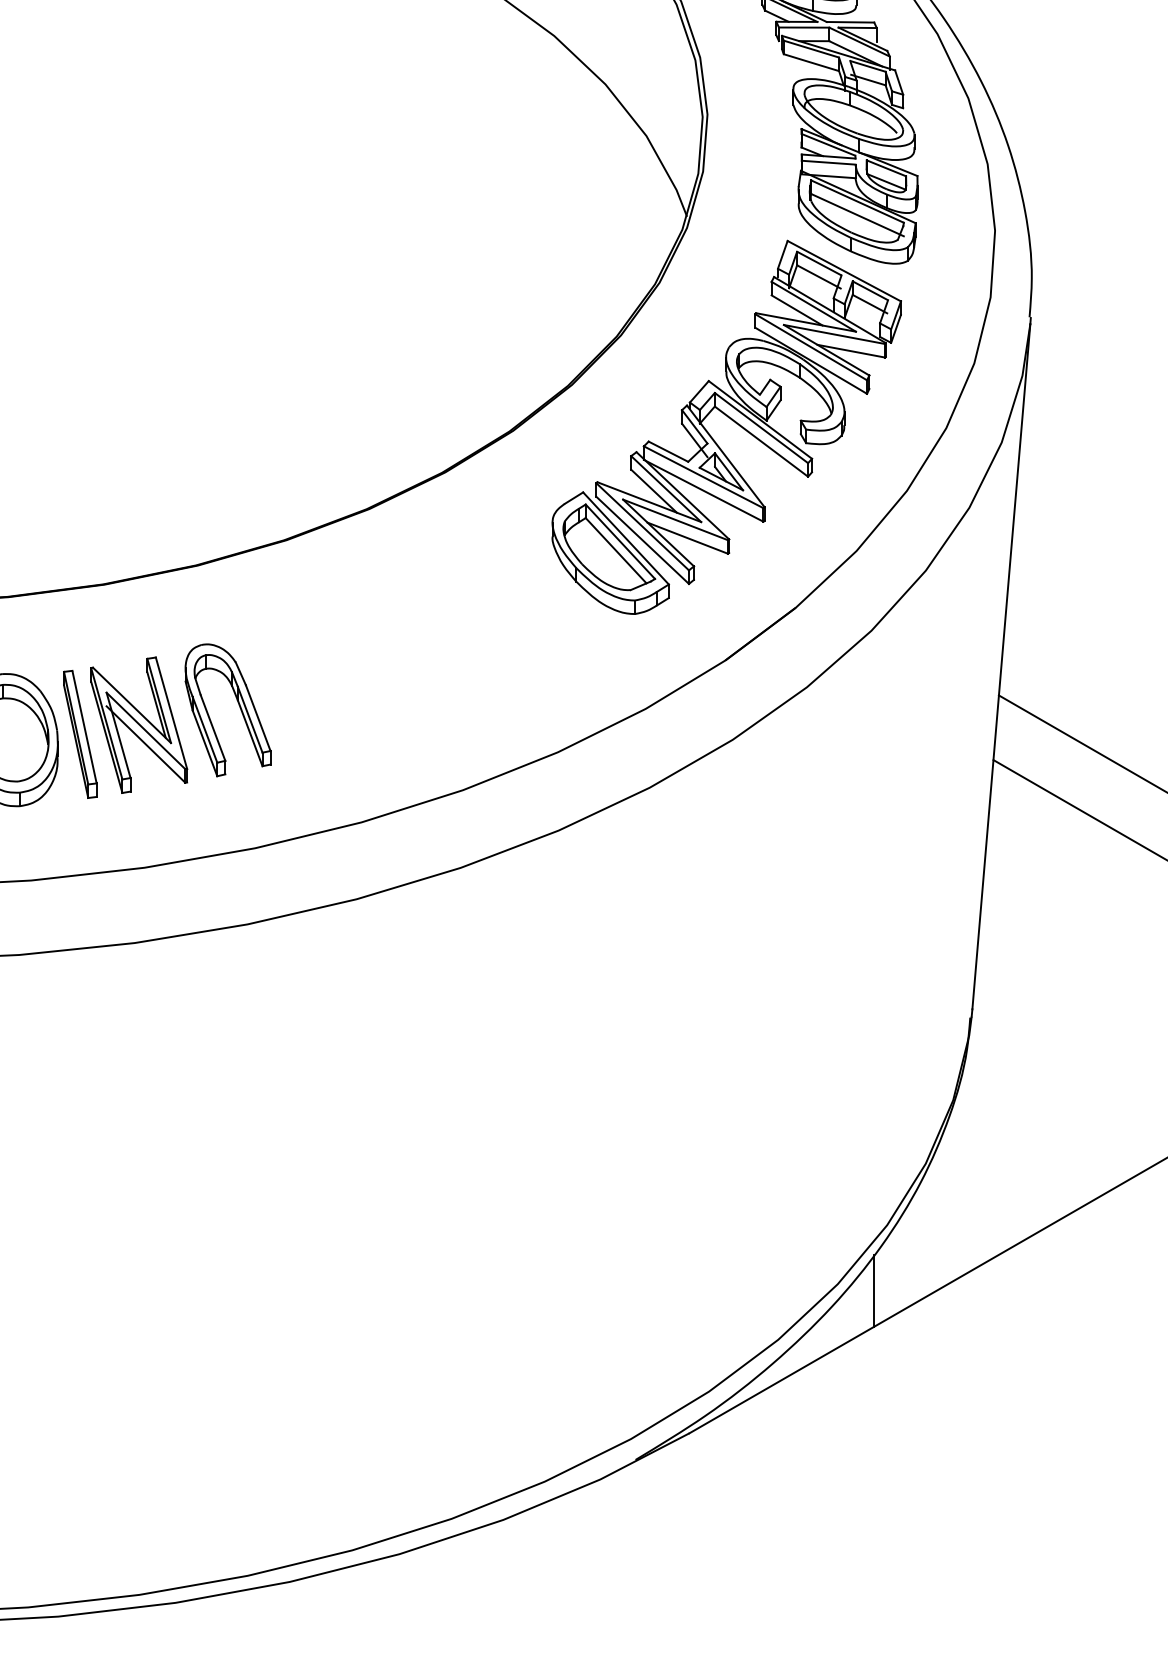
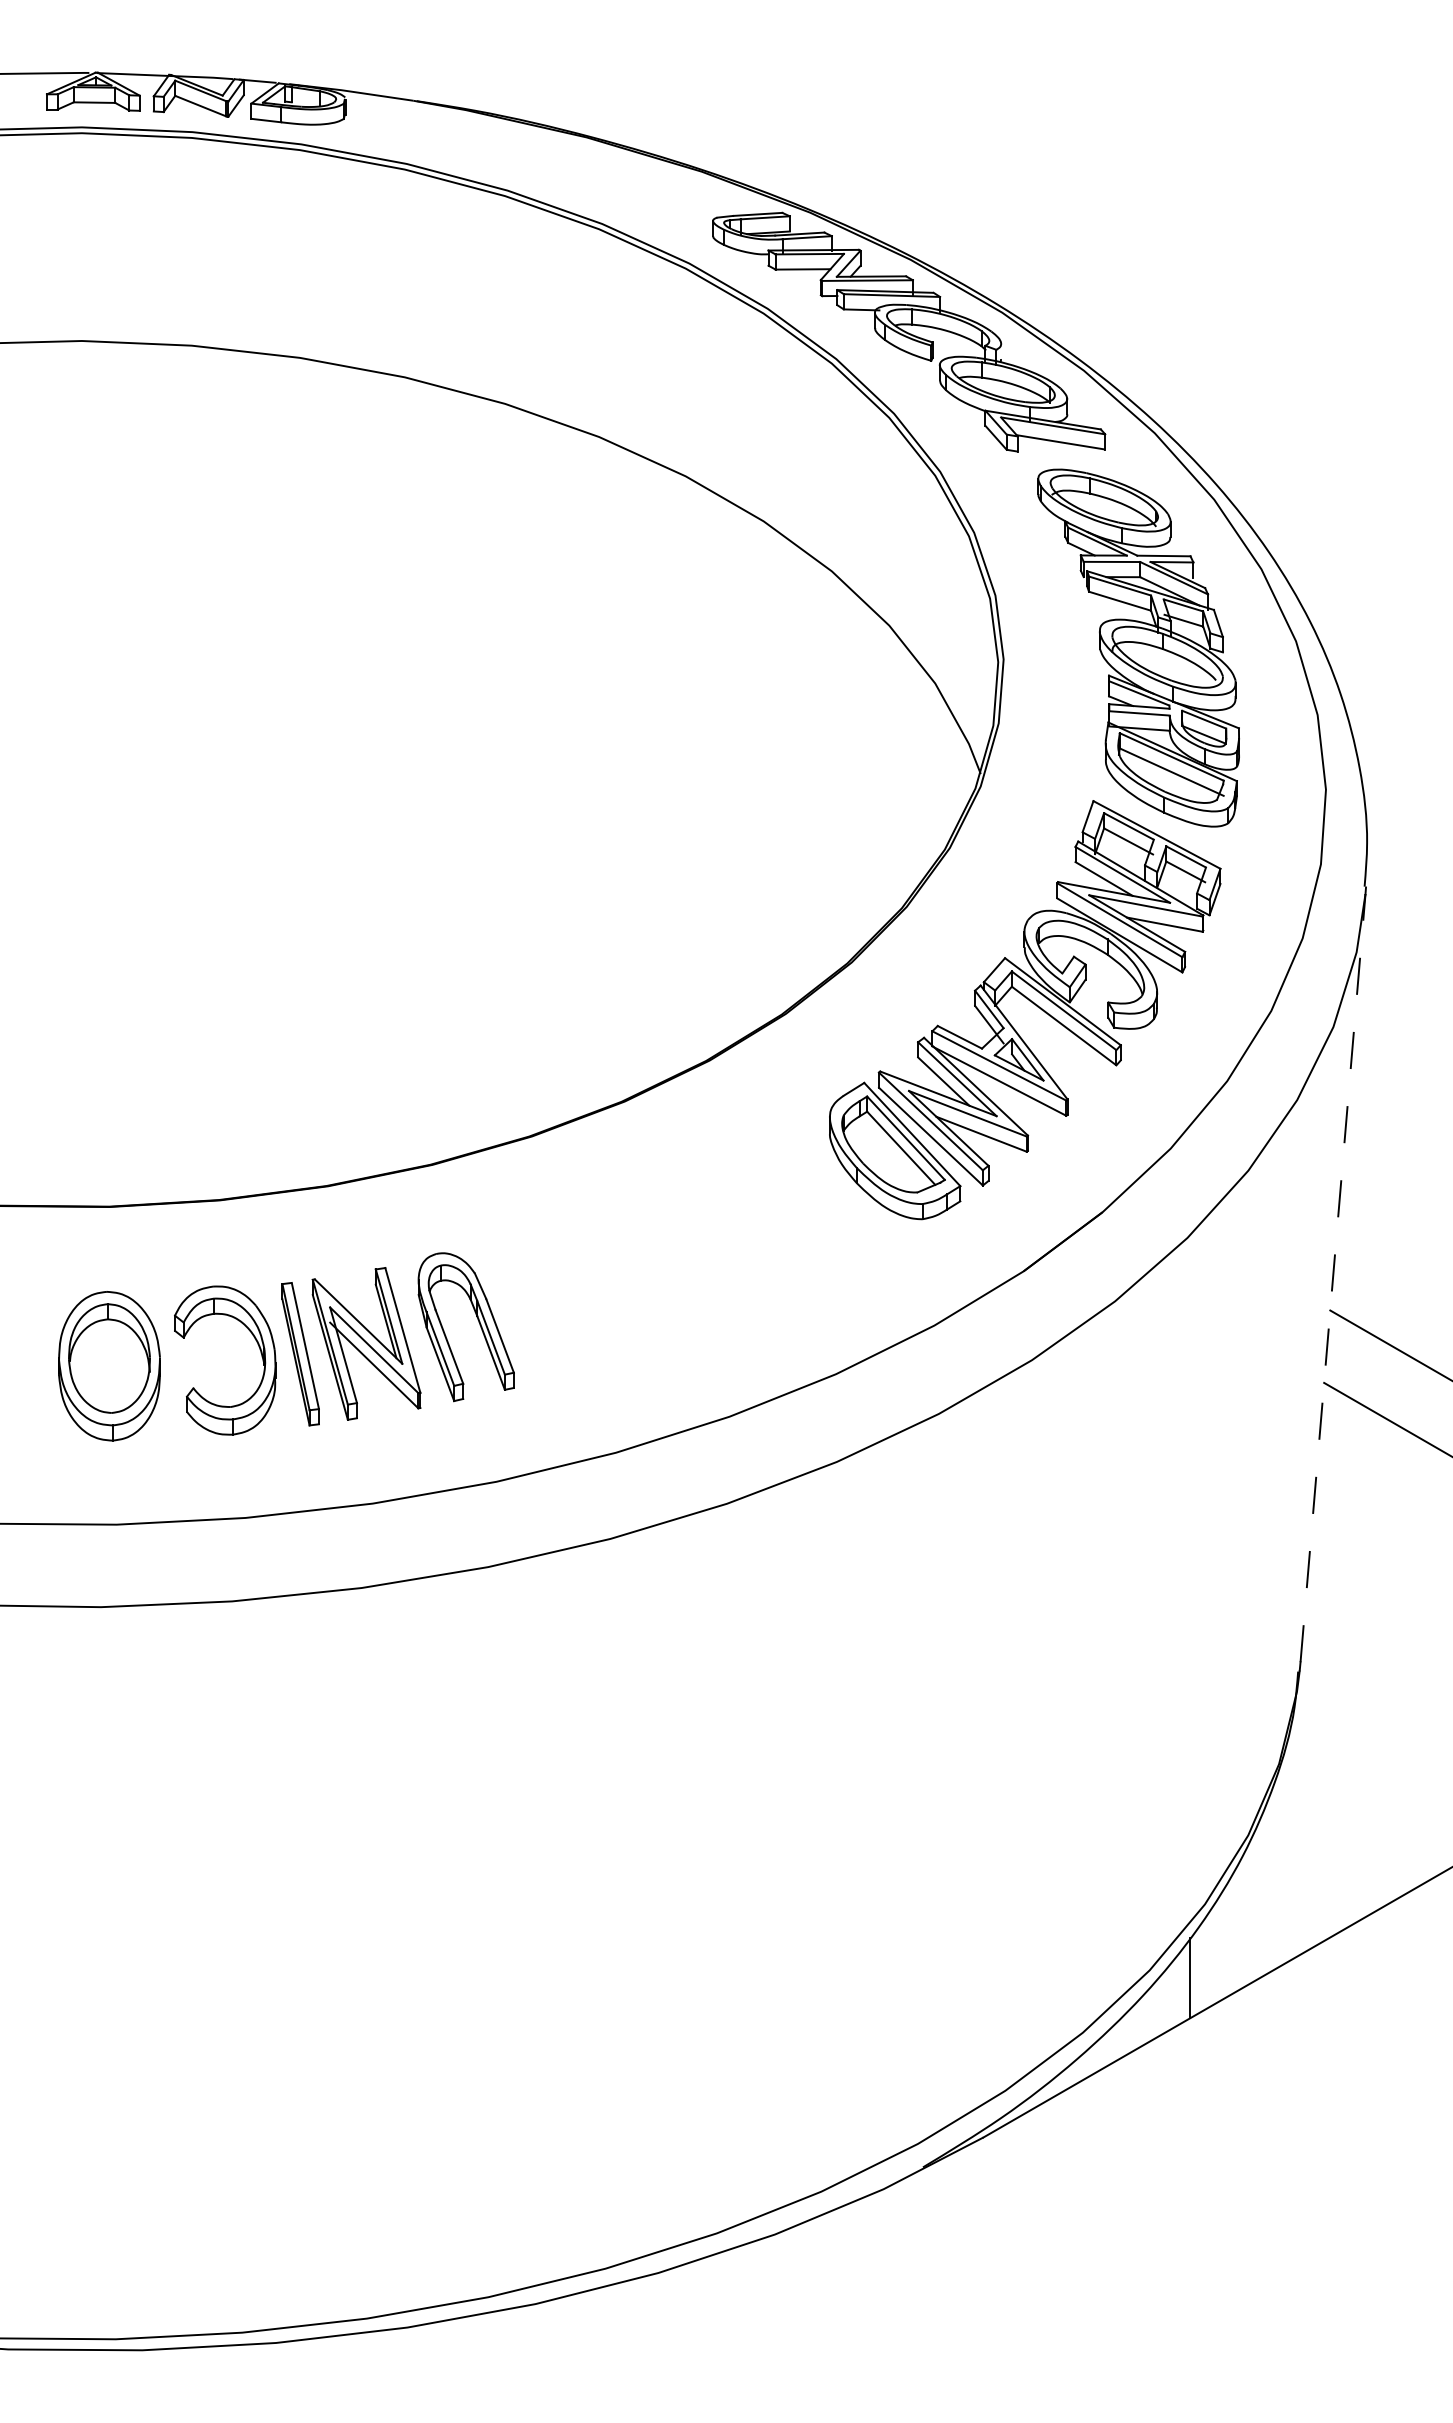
line: (1001, 666) -> (1333, 1277), solid -> dashed

